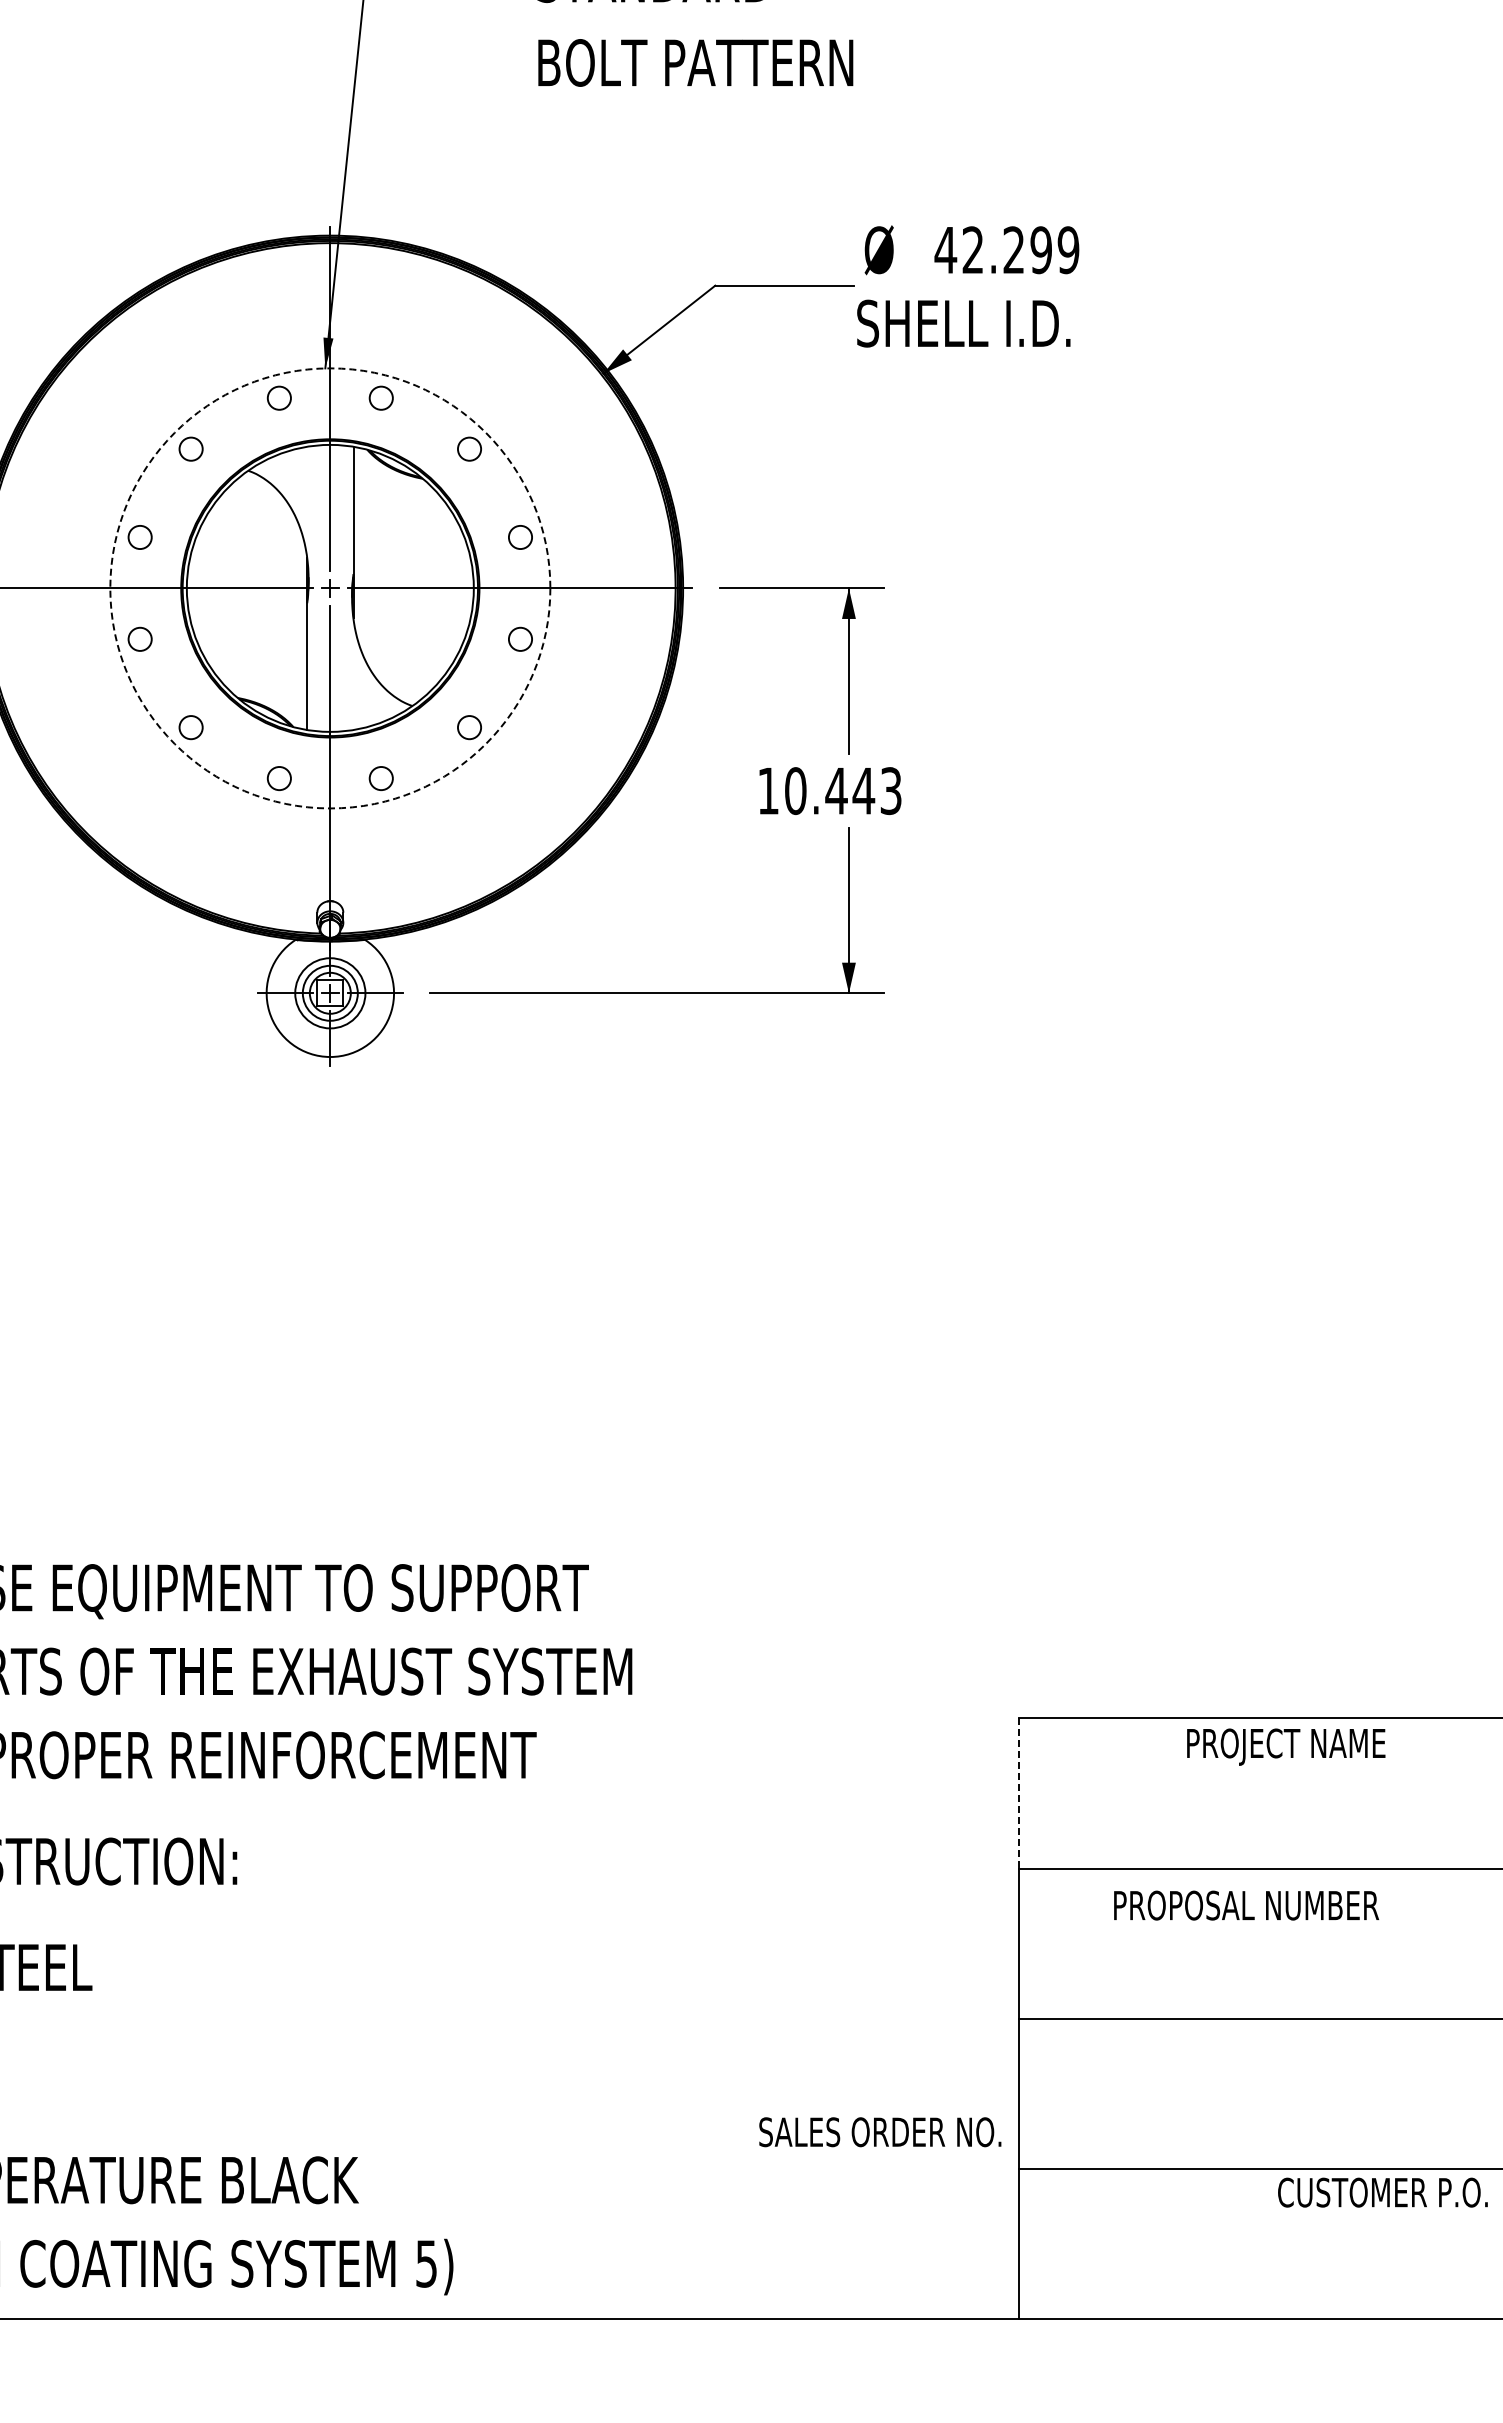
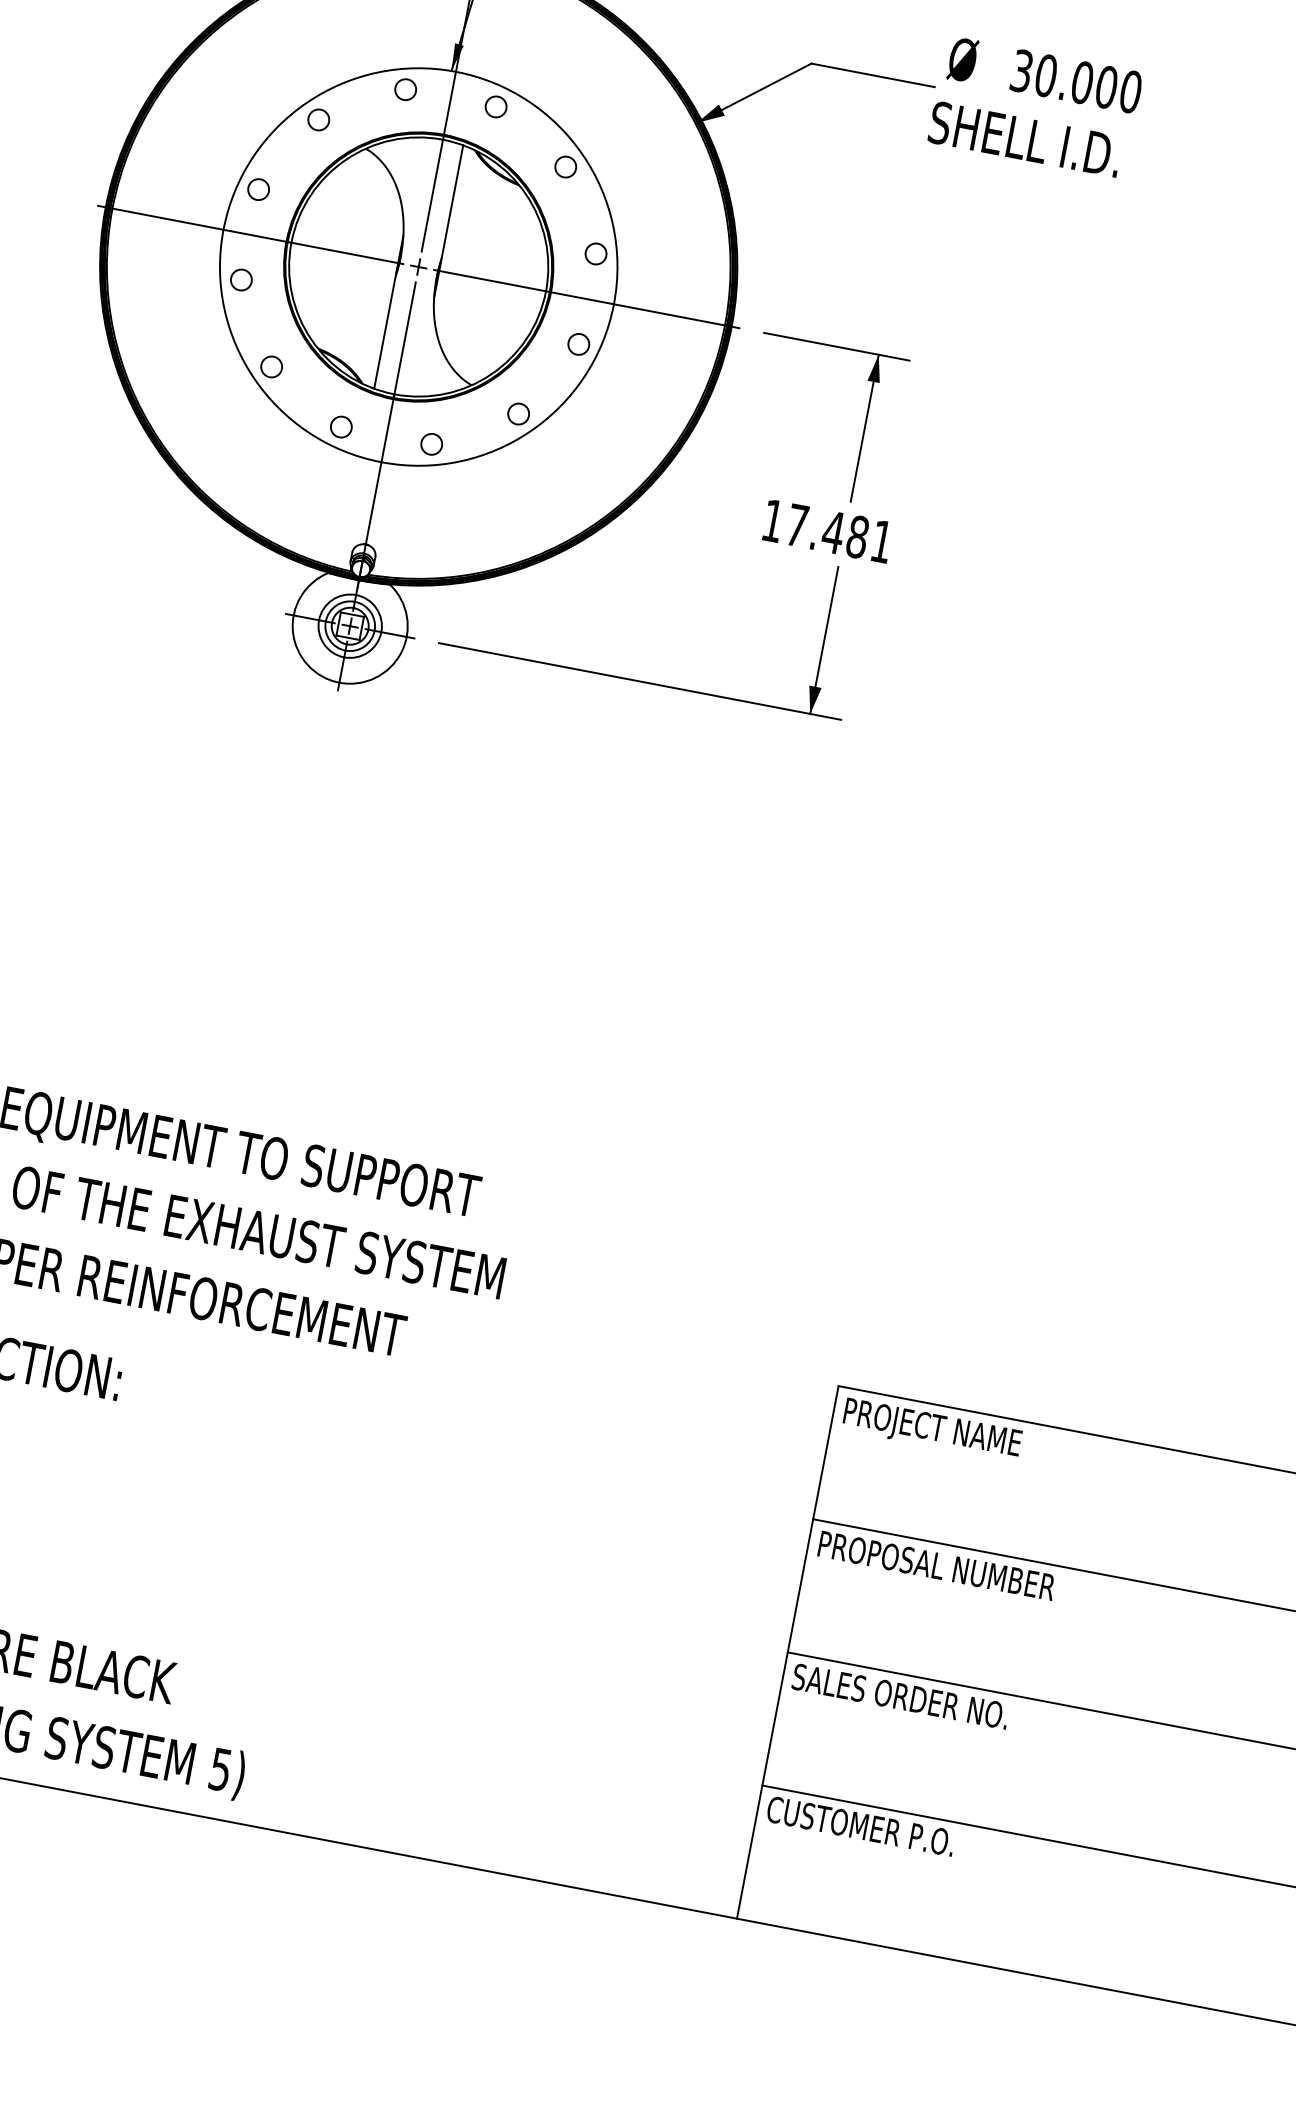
text: (1006, 250) -> (1075, 81), 42.299 -> 30.000
circle: (330, 588) -> (418, 267), dashed -> solid
text: (843, 791) -> (839, 534), 10.443 -> 17.481
text: (1286, 1746) -> (932, 1429), moved
line: (1019, 1794) -> (825, 1453), dashed -> solid
text: (1246, 1905) -> (936, 1565), moved
text: (880, 2132) -> (900, 1696), moved
text: (1382, 2192) -> (860, 1826), moved

